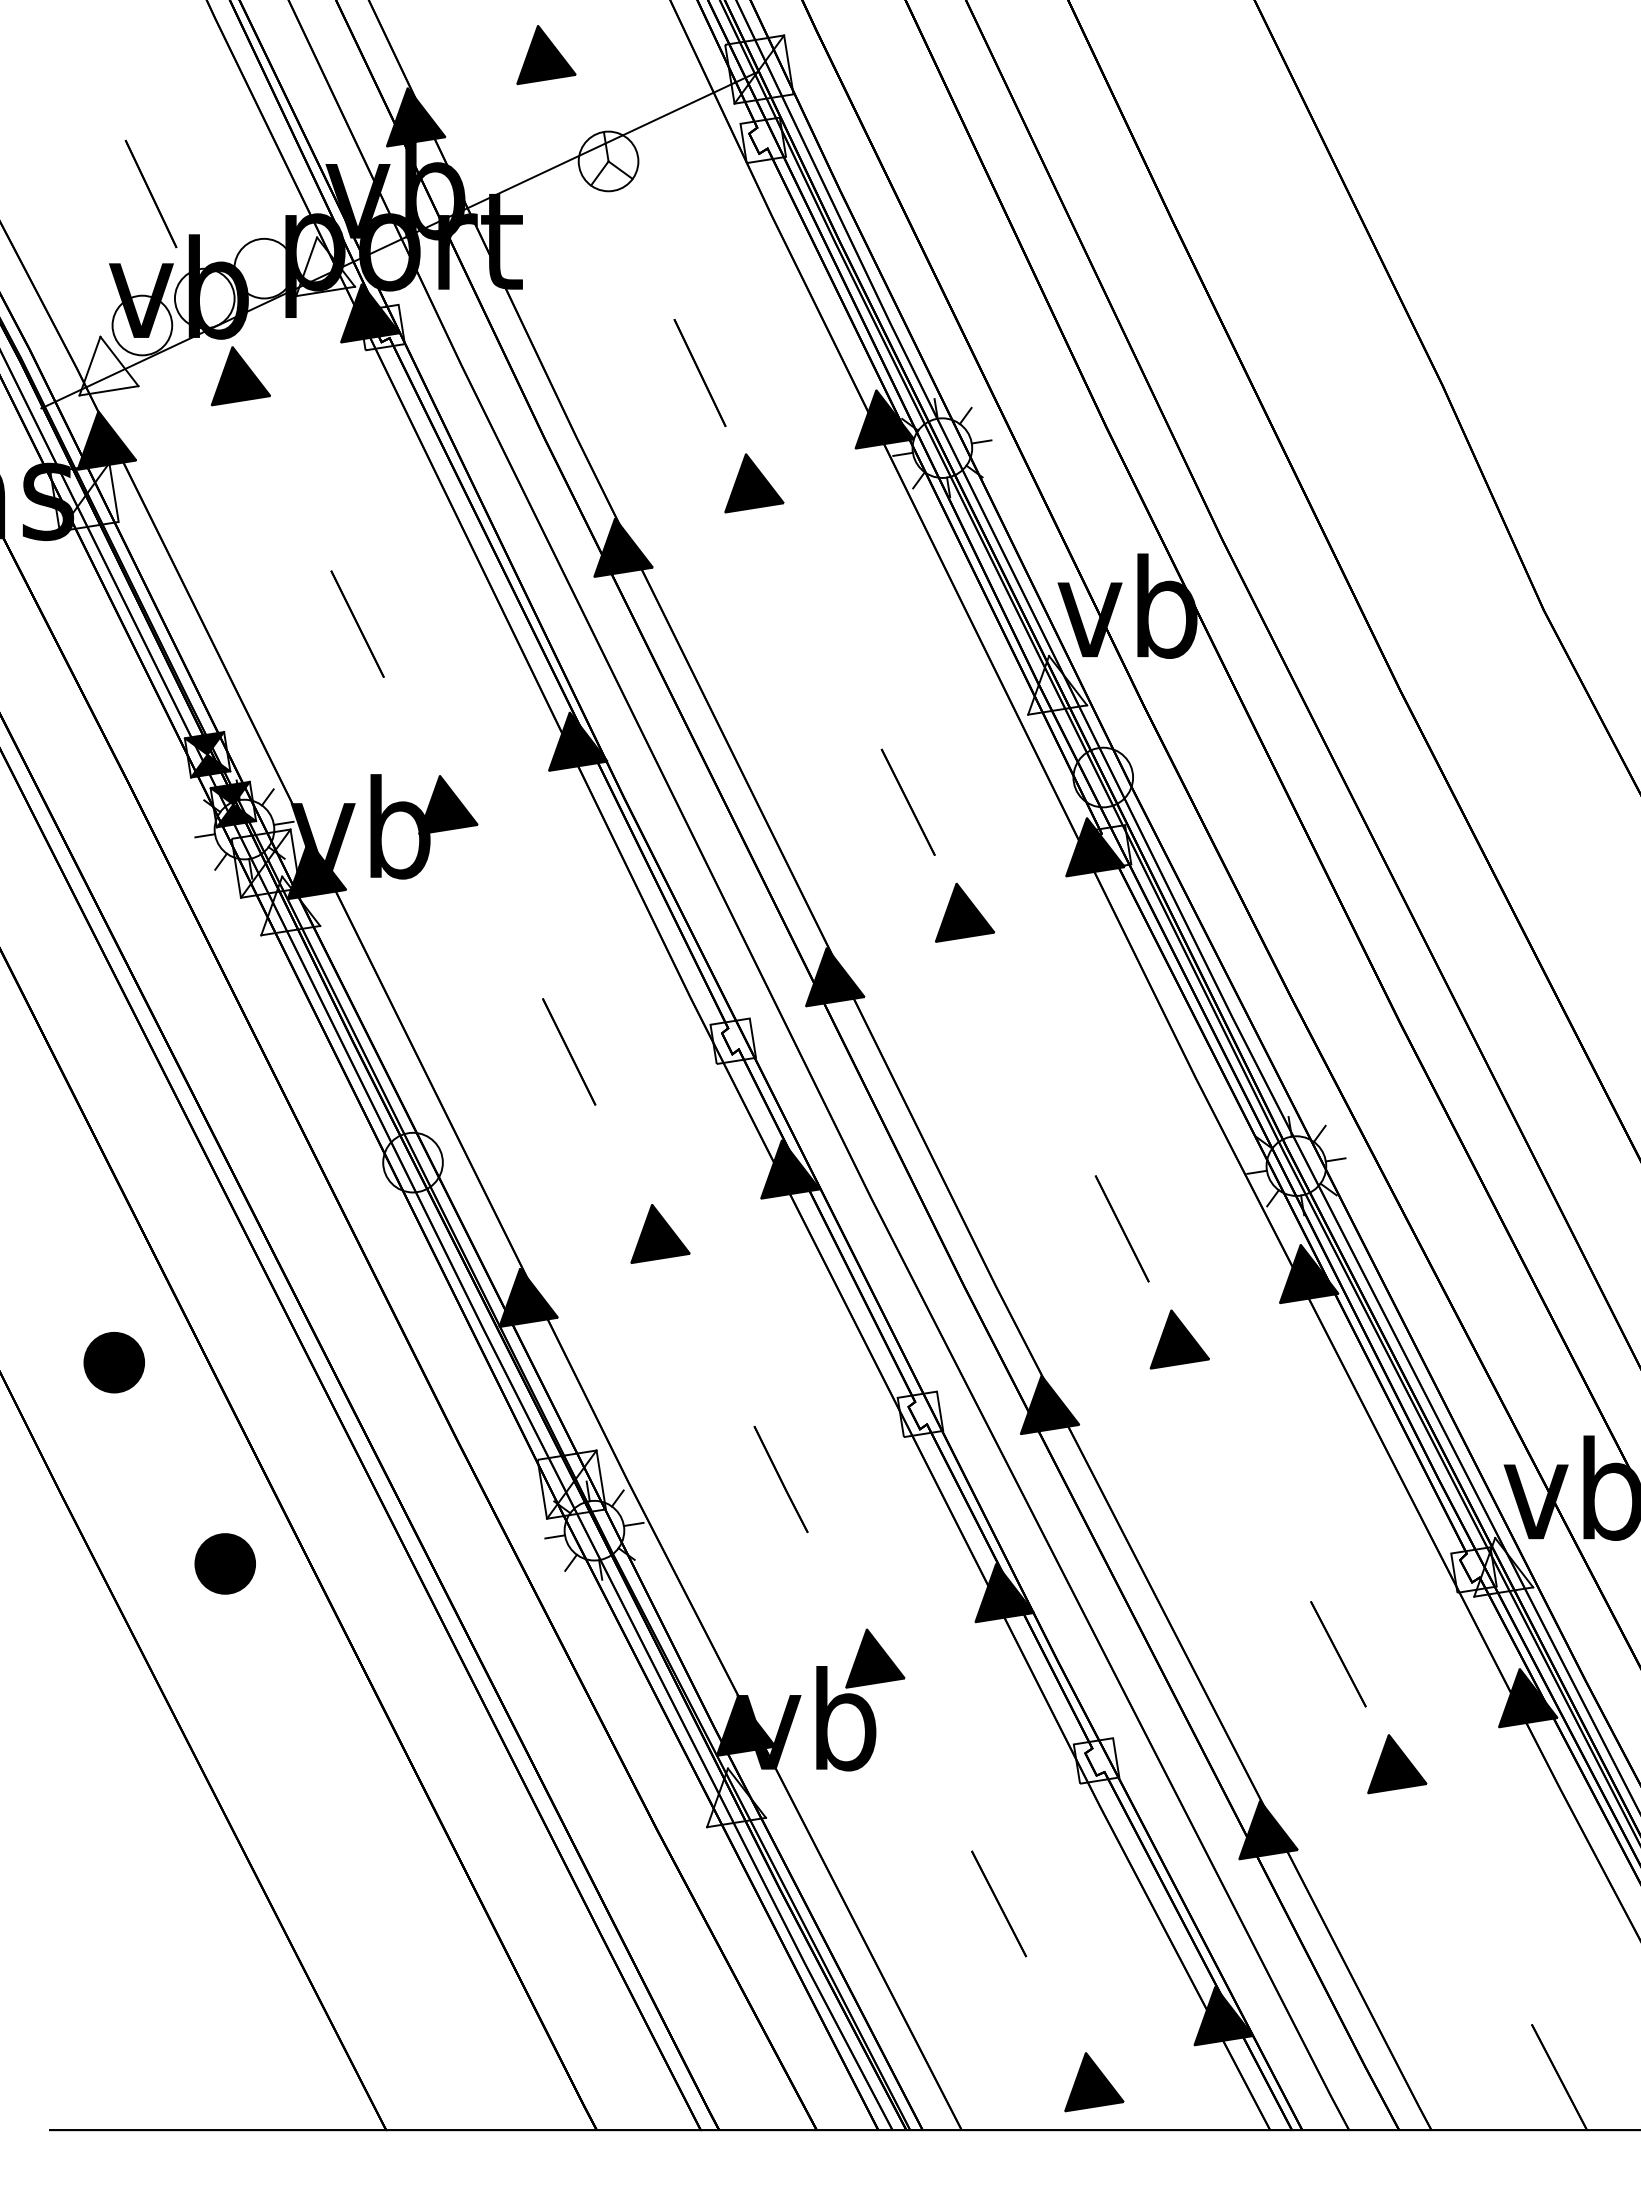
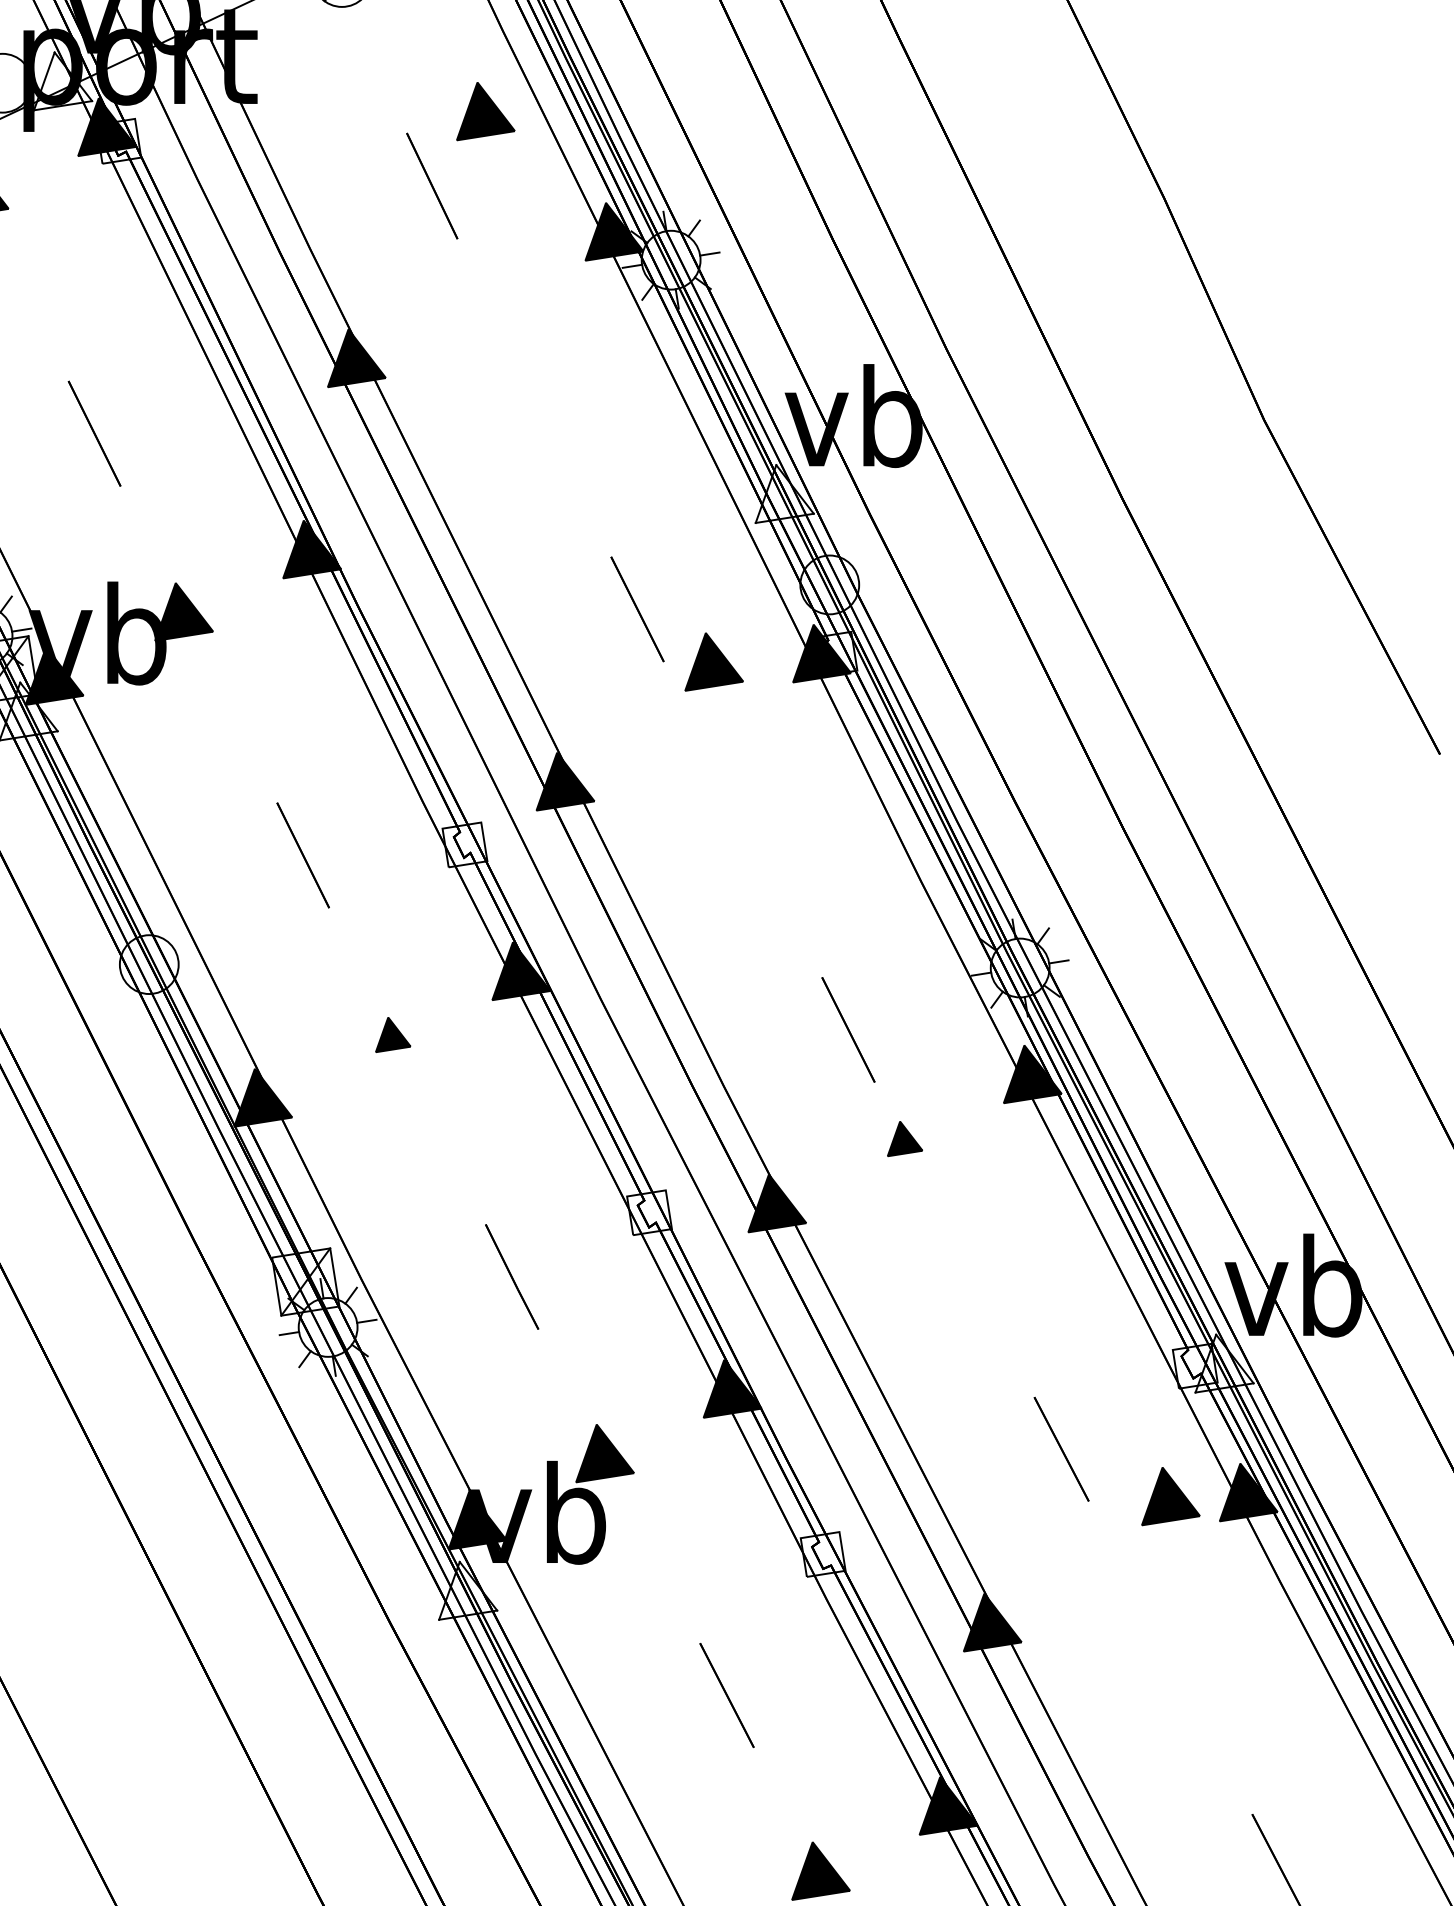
part: (754, 483) -> (485, 111), moved
part: (964, 912) -> (713, 661), moved
part: (660, 1233) -> (393, 1034), size x0.6
part: (1179, 1339) -> (904, 1138), size x0.6
part: (1397, 1764) -> (1171, 1496), moved

